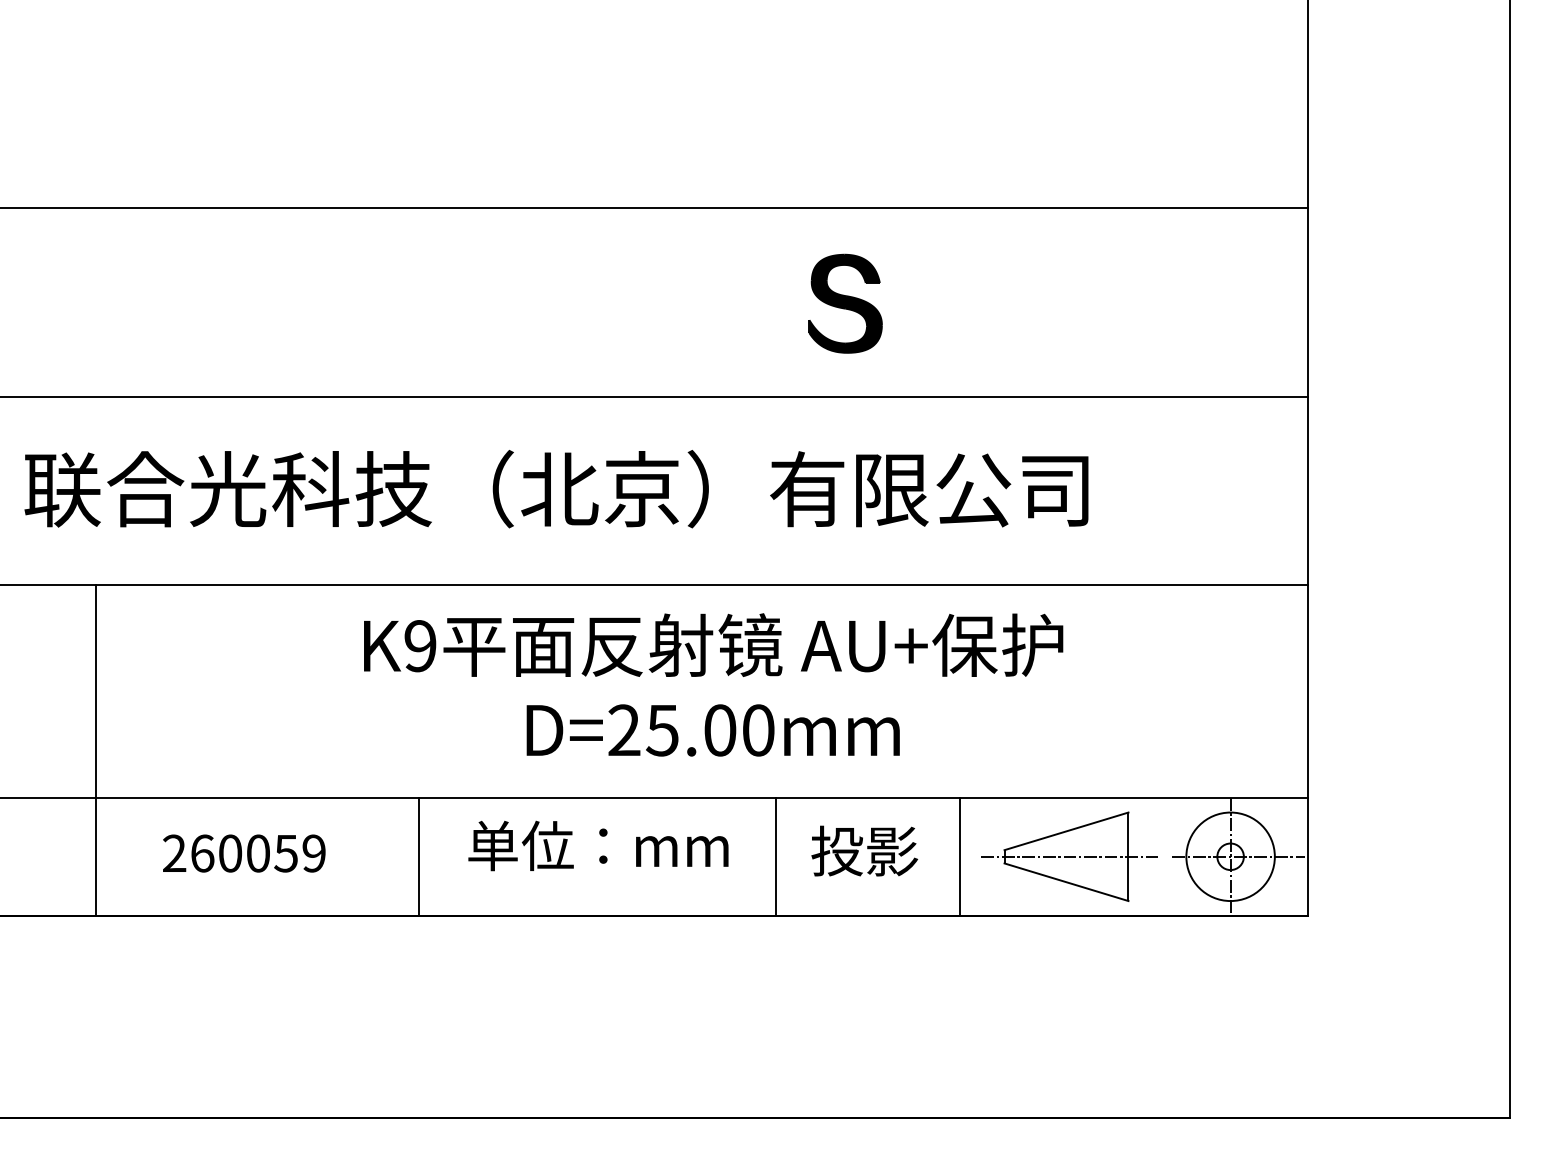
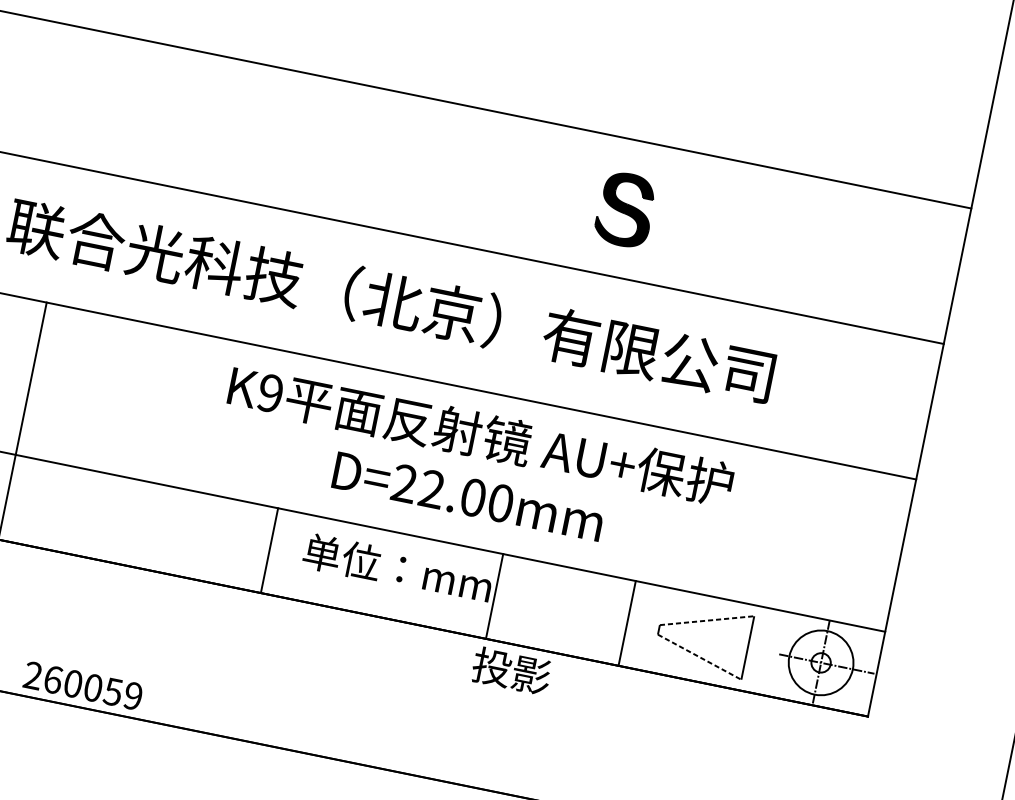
text: (662, 730) -> (431, 489), D=25.00mm -> D=22.00mm
line: (1066, 831) -> (707, 620), solid -> dashed
text: (598, 845) -> (397, 568), moved
text: (864, 850) -> (511, 670), moved
text: (244, 853) -> (83, 685), moved
line: (418, 856) -> (269, 550), moved
line: (1069, 856) -> (705, 639), removed
line: (1066, 882) -> (699, 657), solid -> dashed

